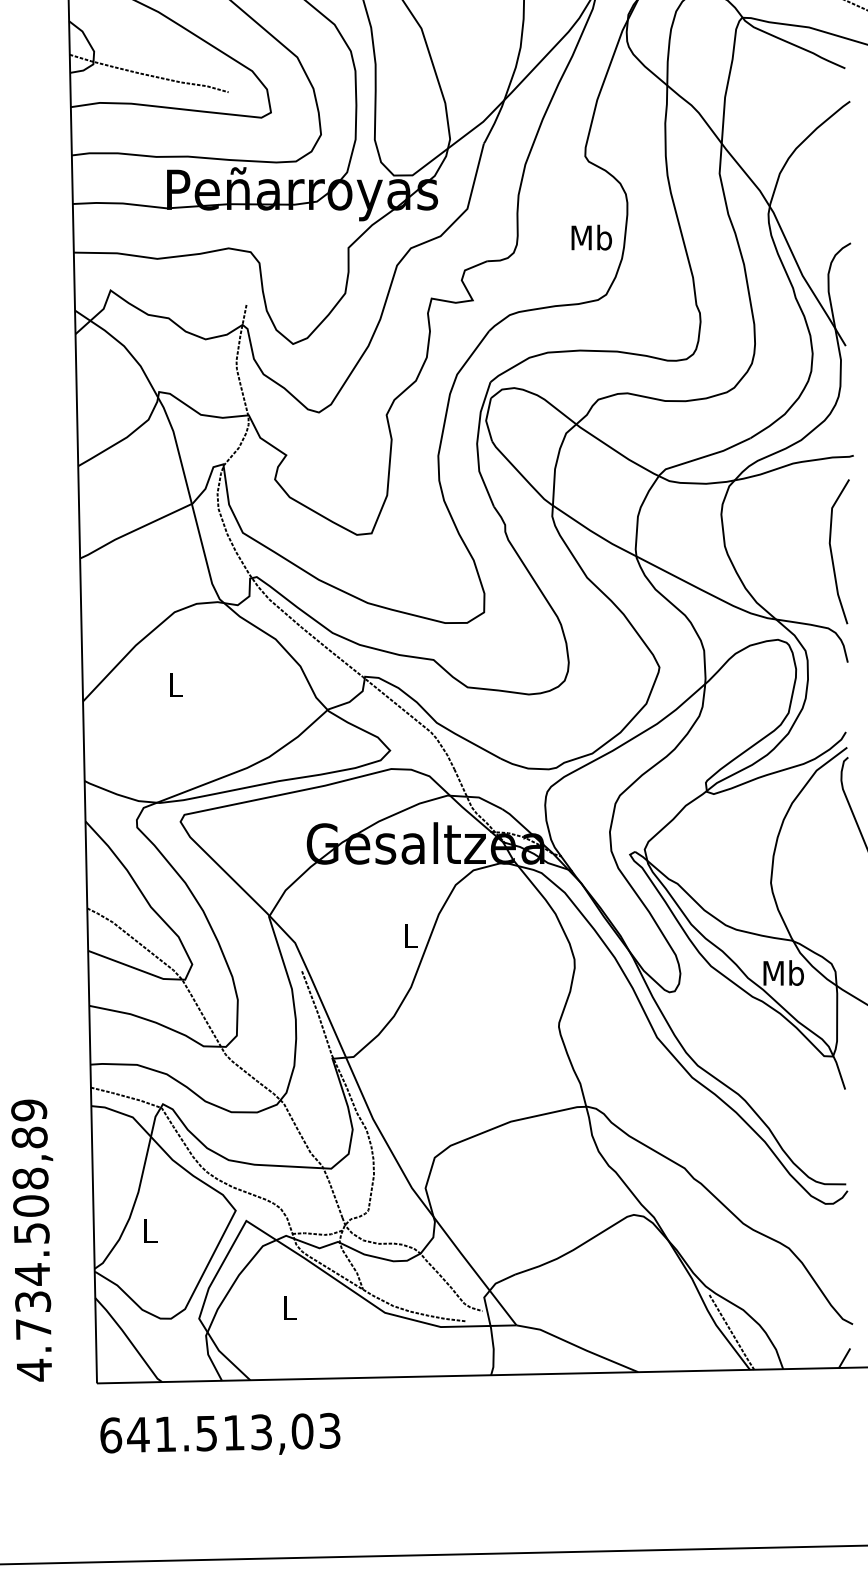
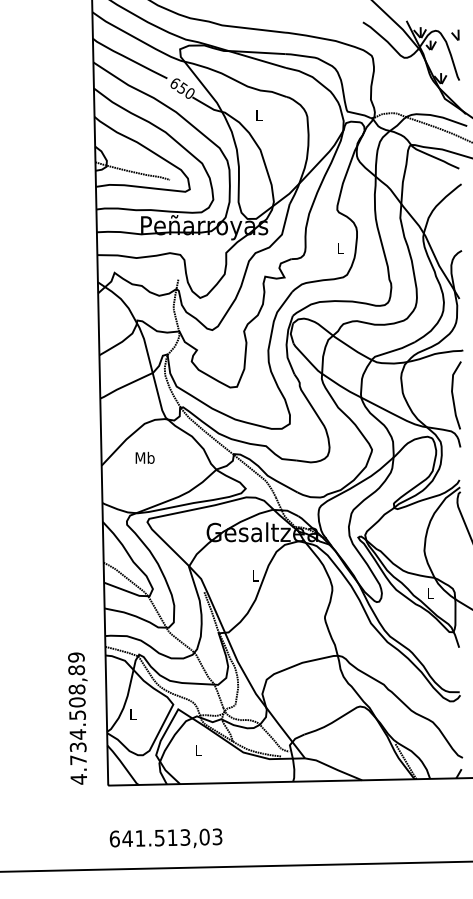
text: (589, 238) -> (339, 248), Mb -> L
text: (174, 684) -> (144, 457), L -> Mb
text: (783, 973) -> (430, 593), Mb -> L
text: (219, 1434) -> (165, 838), moved

